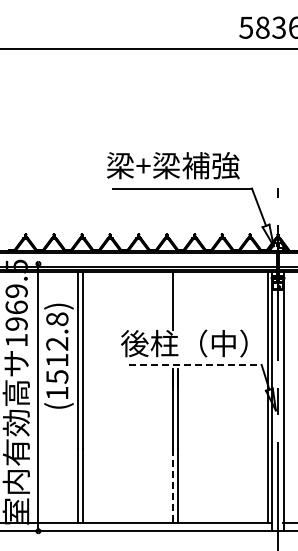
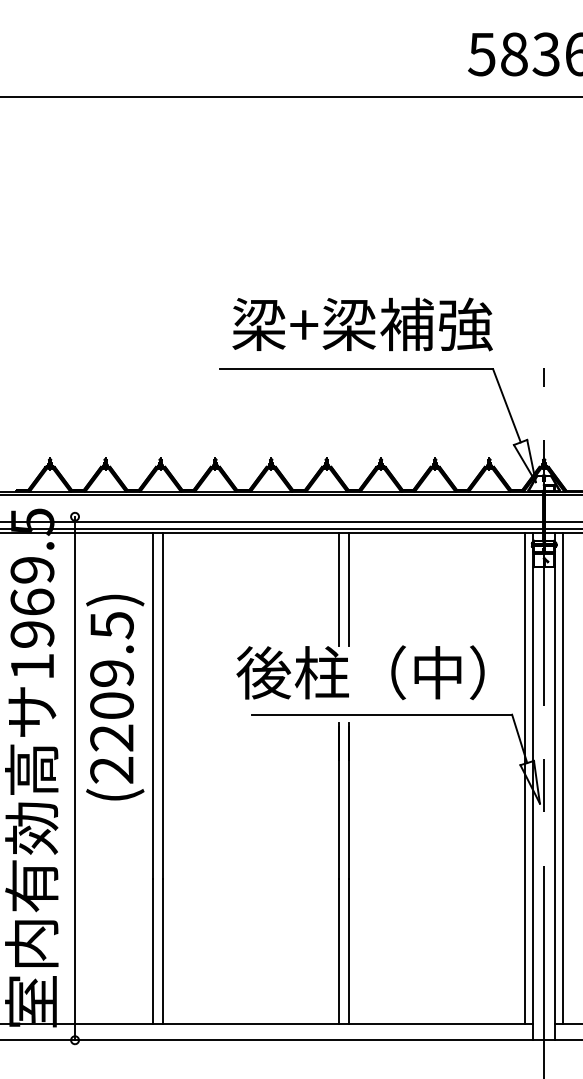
text: (173, 165) -> (362, 324), moved
line: (178, 300) -> (349, 588), added
text: (57, 356) -> (112, 698), (1512.8) -> (2209.5)
line: (195, 364) -> (382, 713), dashed -> solid
line: (287, 397) -> (562, 778), added
line: (173, 486) -> (339, 952), dashed -> solid

